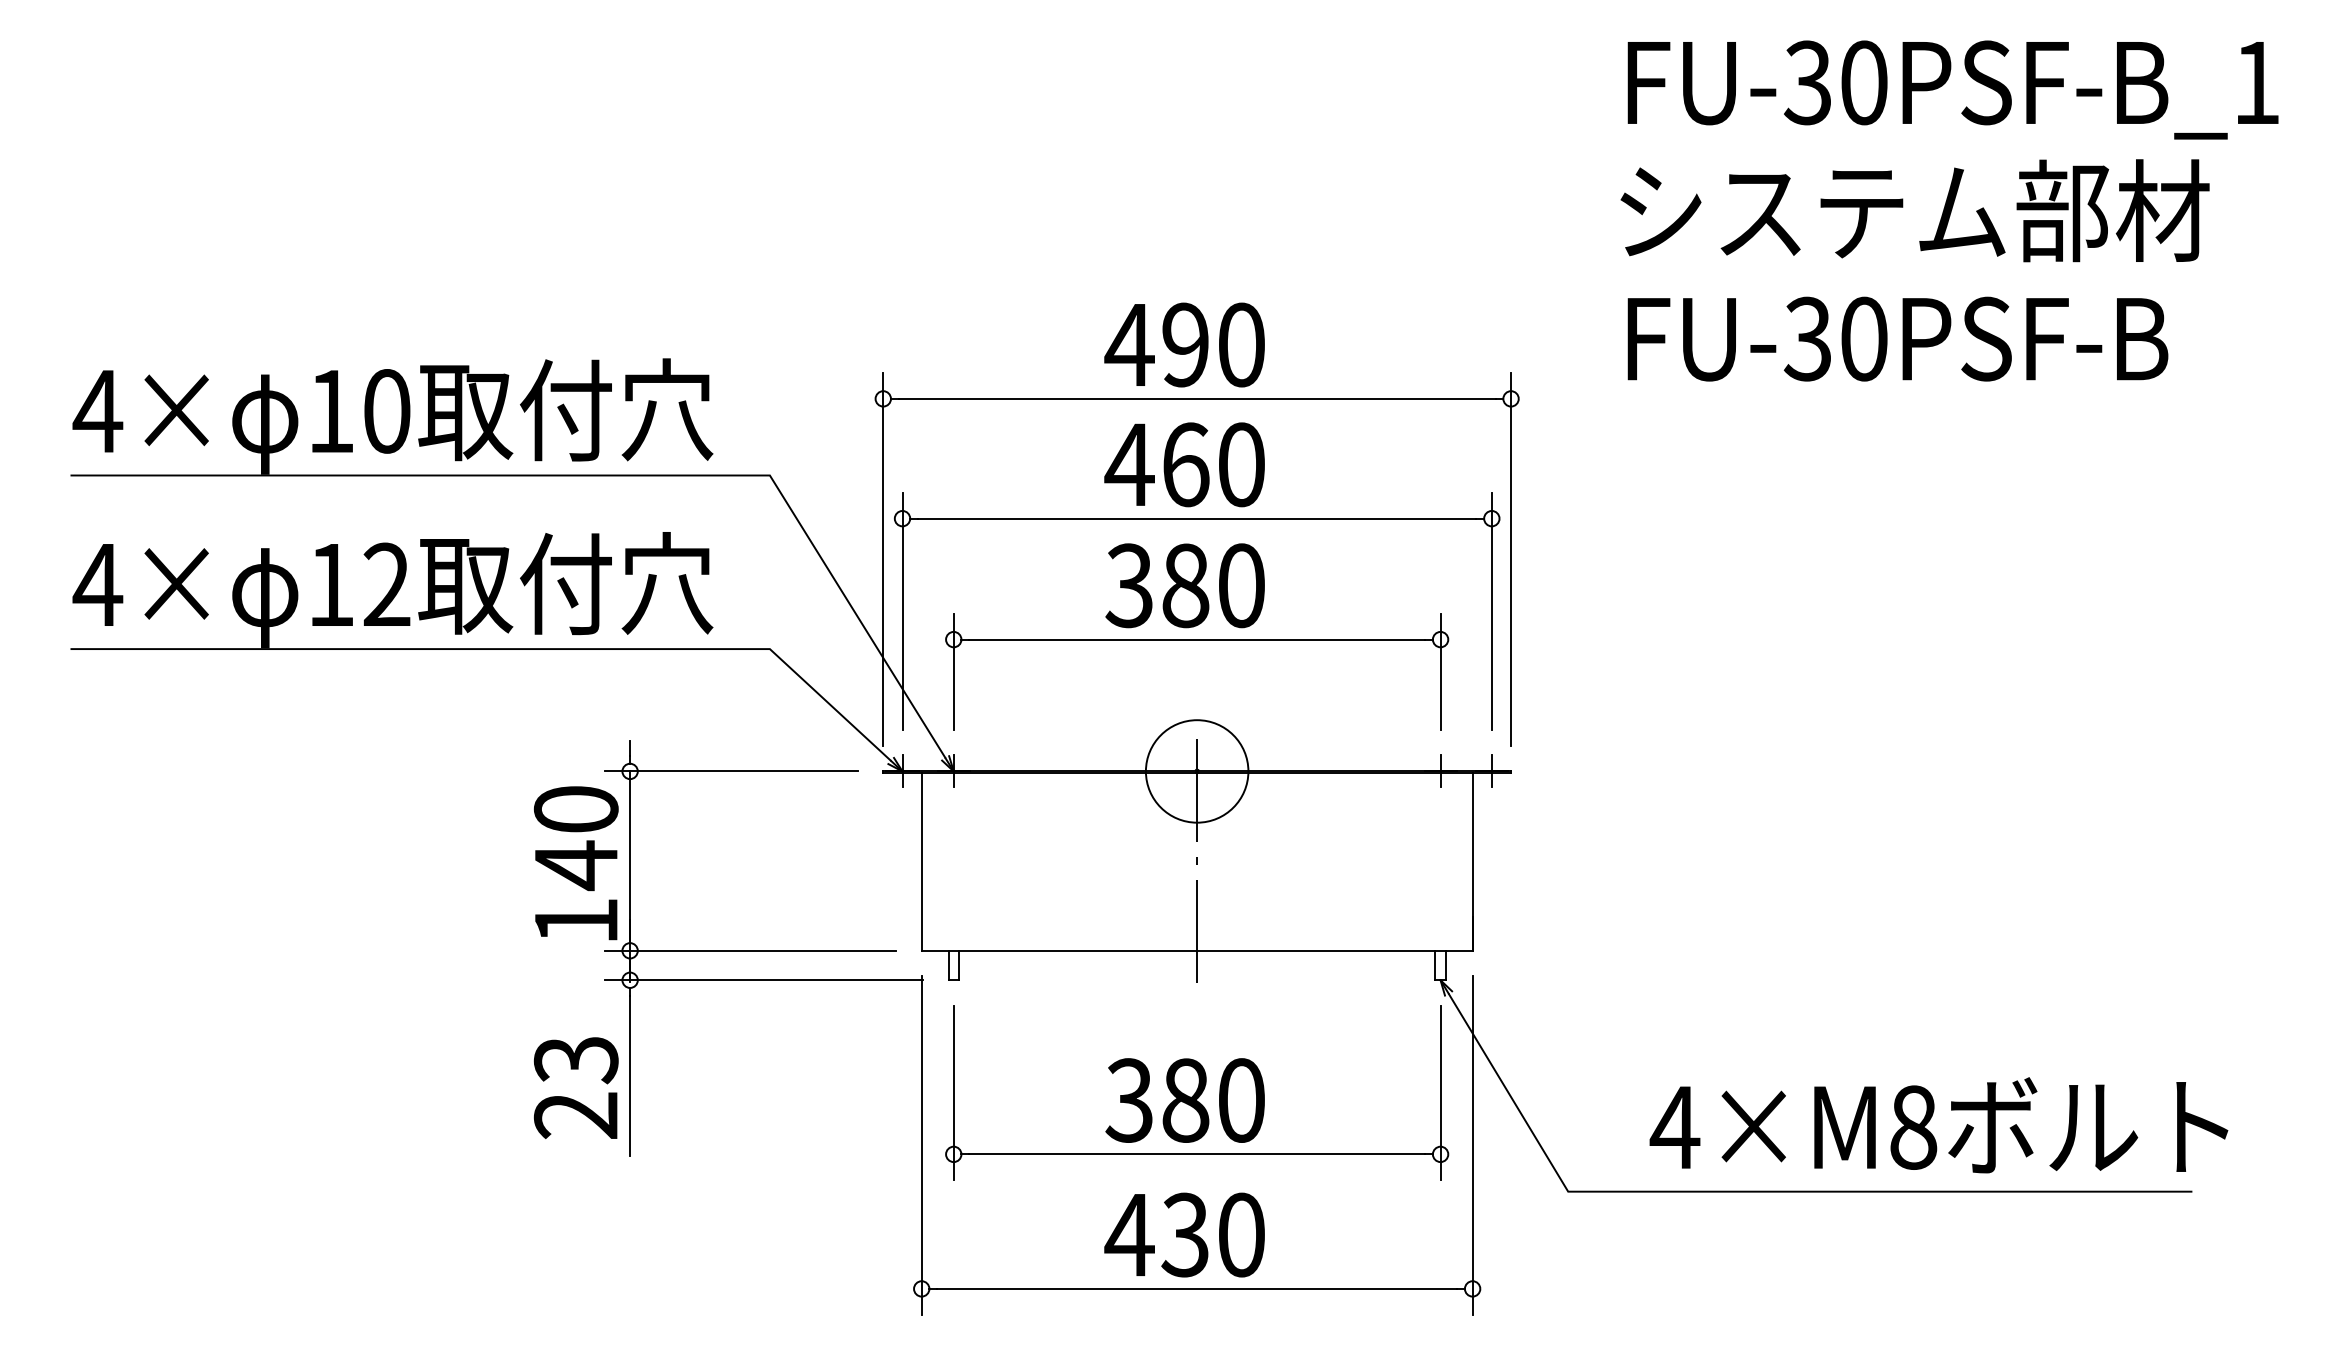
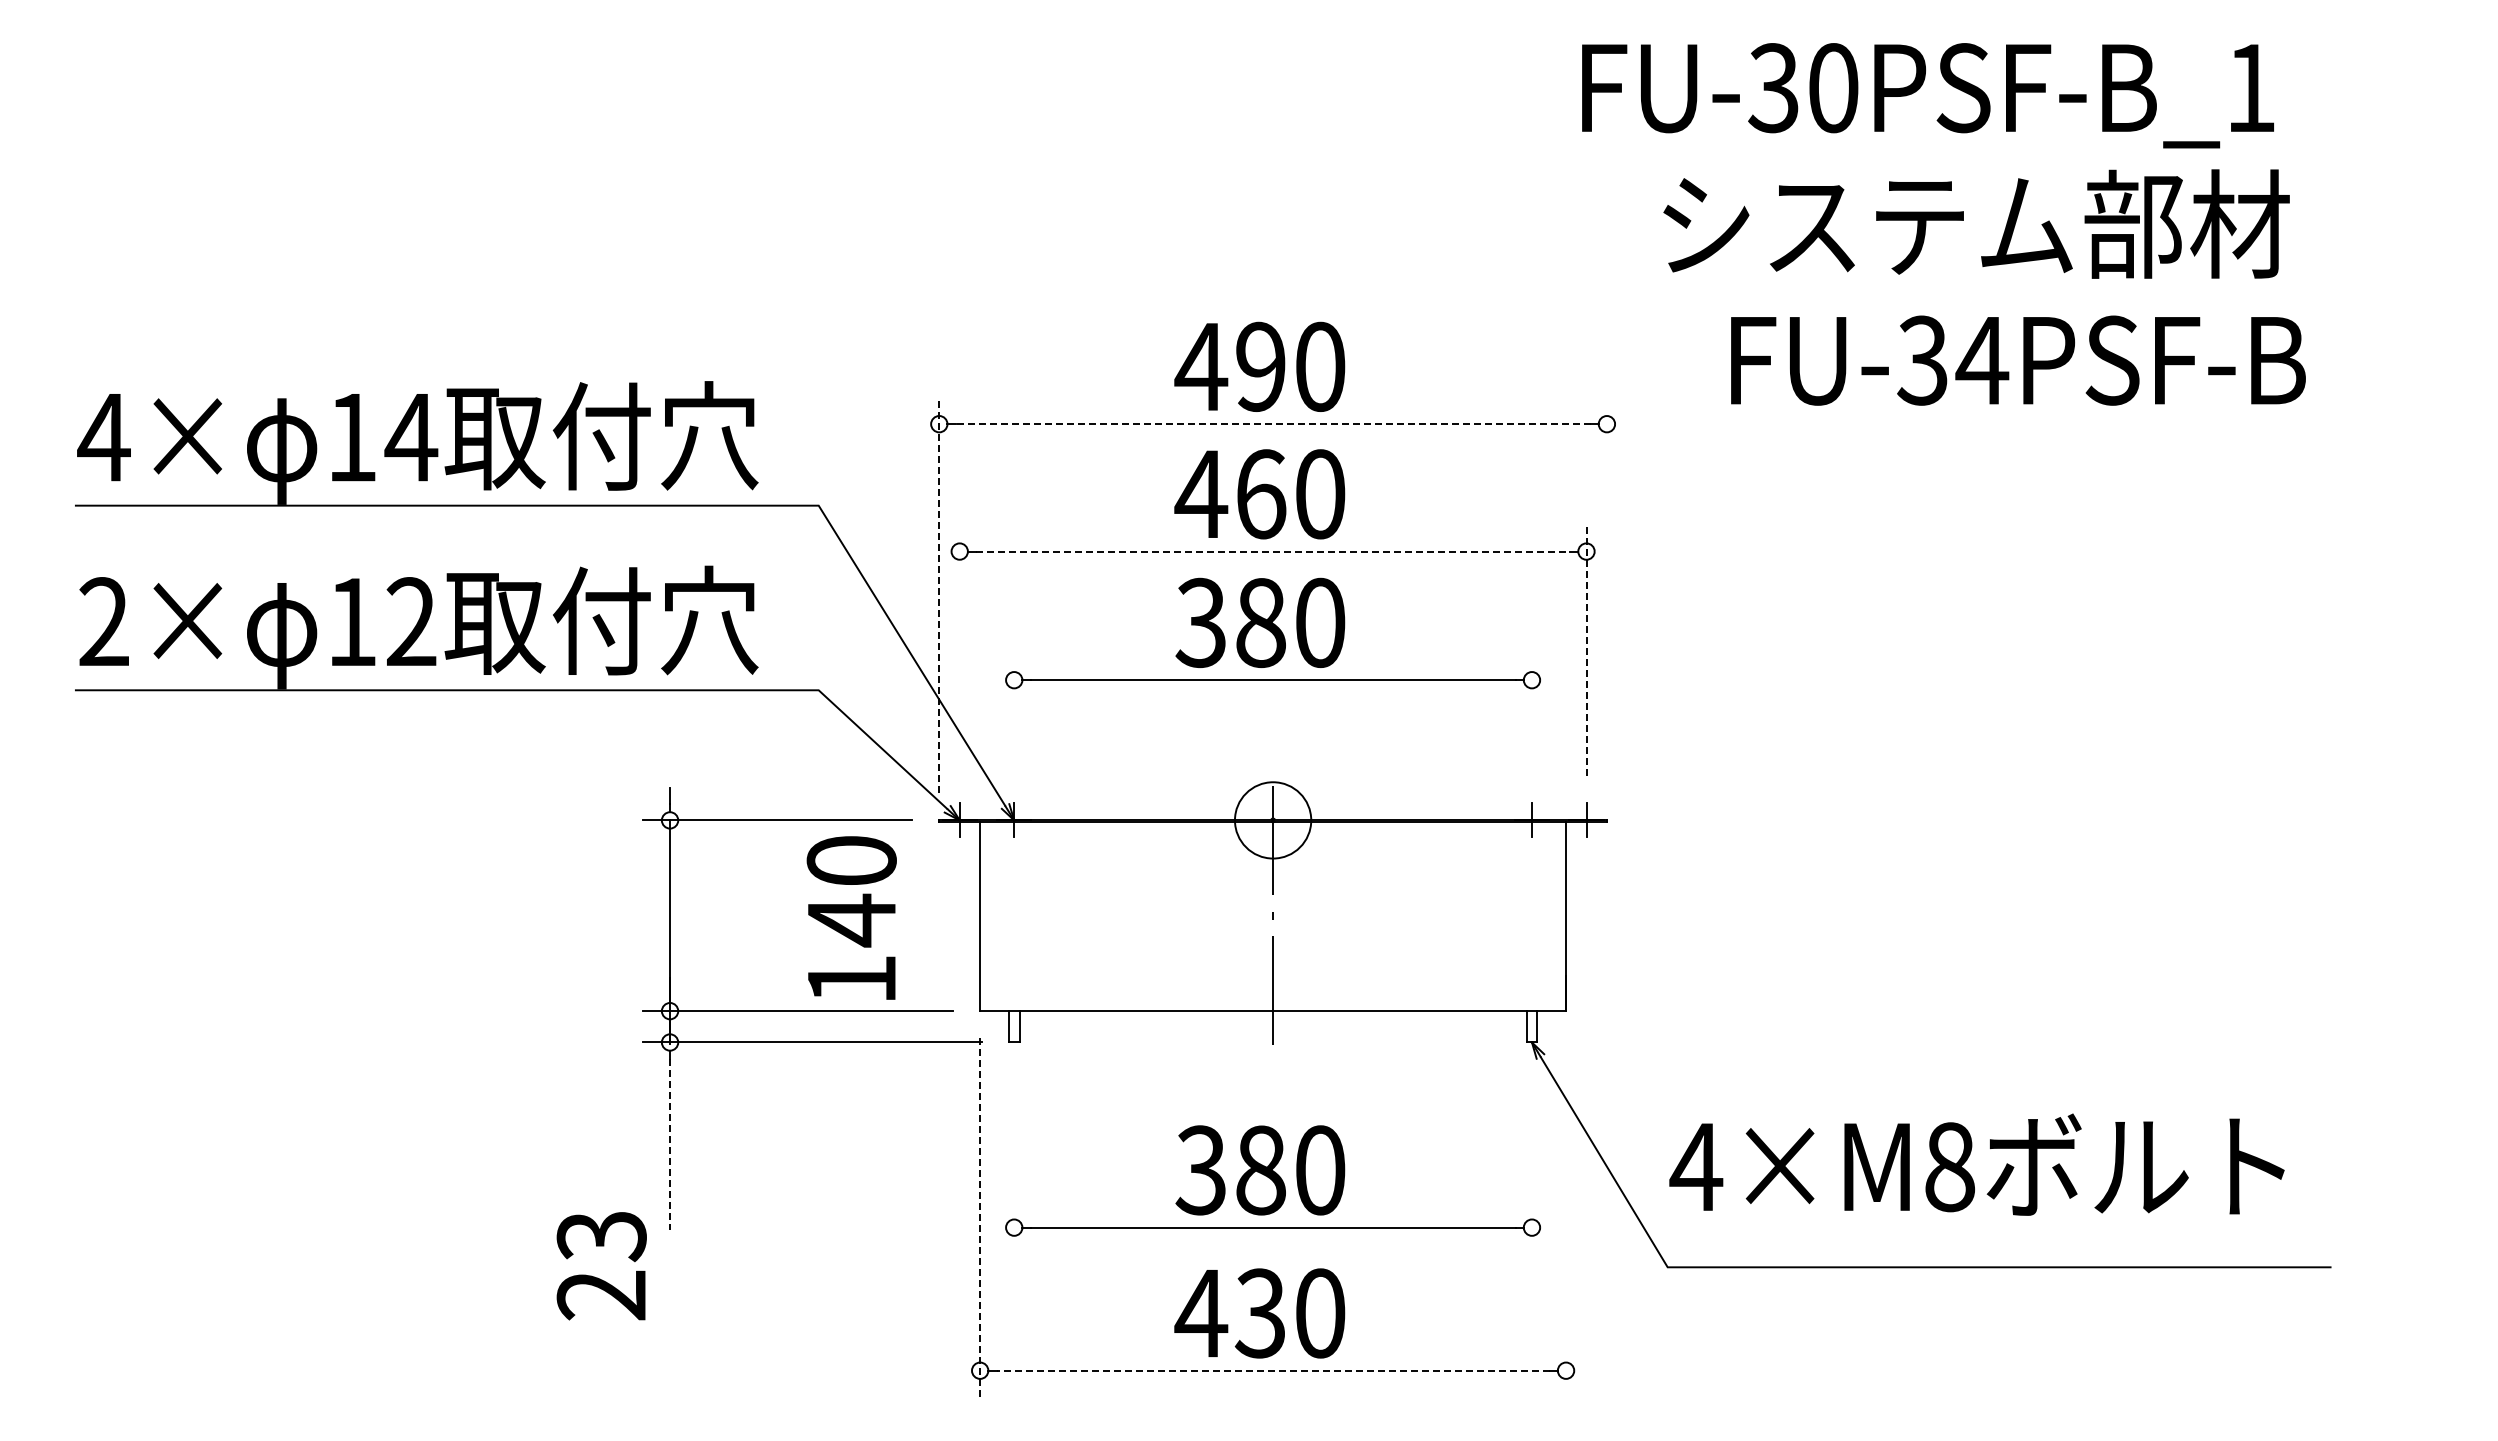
text: (1952, 89) -> (1927, 95), moved
text: (1914, 210) -> (1976, 223), moved
text: (1864, 338) -> (1982, 360), FU-30PSF-B -> FU-34PSF-B
line: (1196, 399) -> (1272, 424), solid -> dashed
text: (386, 411) -> (411, 437), 10 -> 14
line: (1197, 518) -> (1273, 551), solid -> dashed
line: (883, 559) -> (939, 594), solid -> dashed
line: (1510, 559) -> (1606, 594), removed
text: (97, 584) -> (103, 621), 4× -> 2×
line: (902, 611) -> (959, 650), removed
line: (1491, 611) -> (1586, 650), solid -> dashed
line: (953, 671) -> (1014, 714), removed
line: (1440, 671) -> (1531, 714), removed
circle: (1196, 770) -> (1272, 819), size x0.7
text: (575, 862) -> (851, 917), moved
line: (630, 1076) -> (670, 1144), solid -> dashed
text: (575, 1088) -> (601, 1266), moved
line: (953, 1092) -> (1014, 1161), removed
line: (1440, 1092) -> (1531, 1161), removed
text: (1938, 1125) -> (1976, 1164), moved
line: (1473, 1144) -> (1566, 1217), removed
line: (922, 1145) -> (980, 1218), solid -> dashed
line: (1197, 1288) -> (1273, 1370), solid -> dashed

